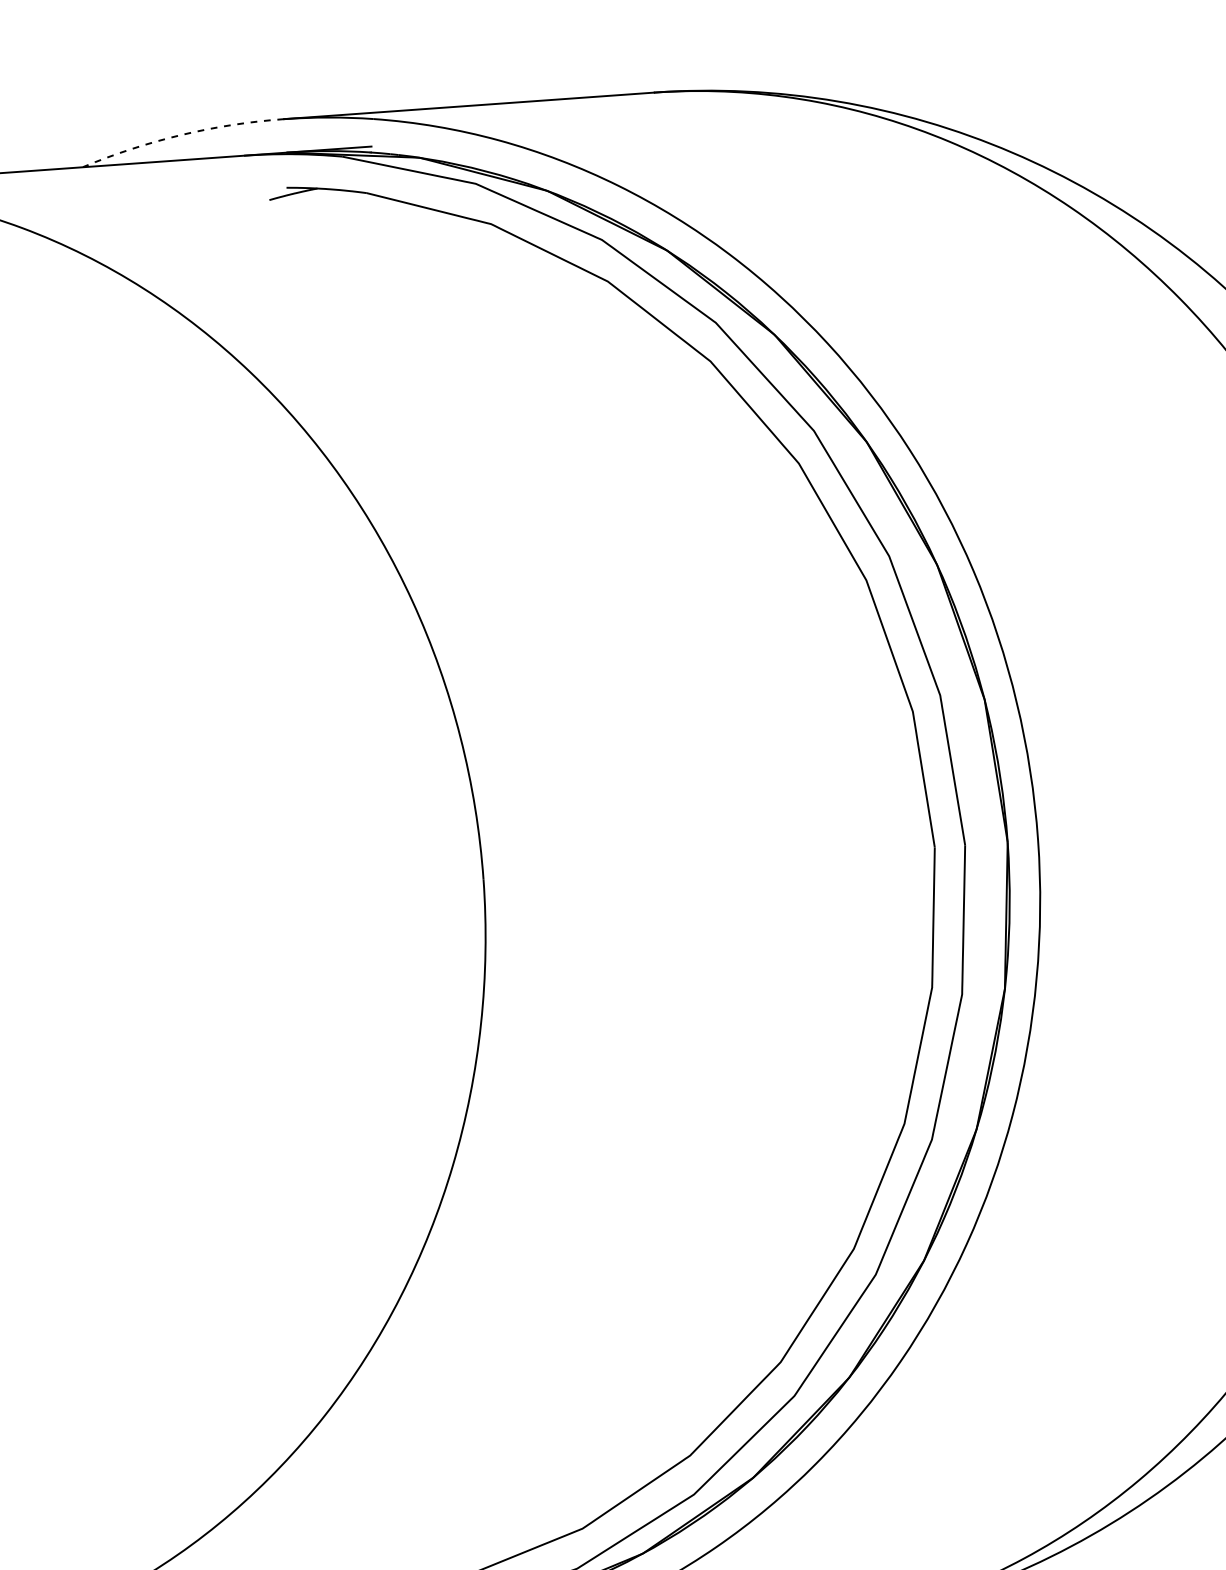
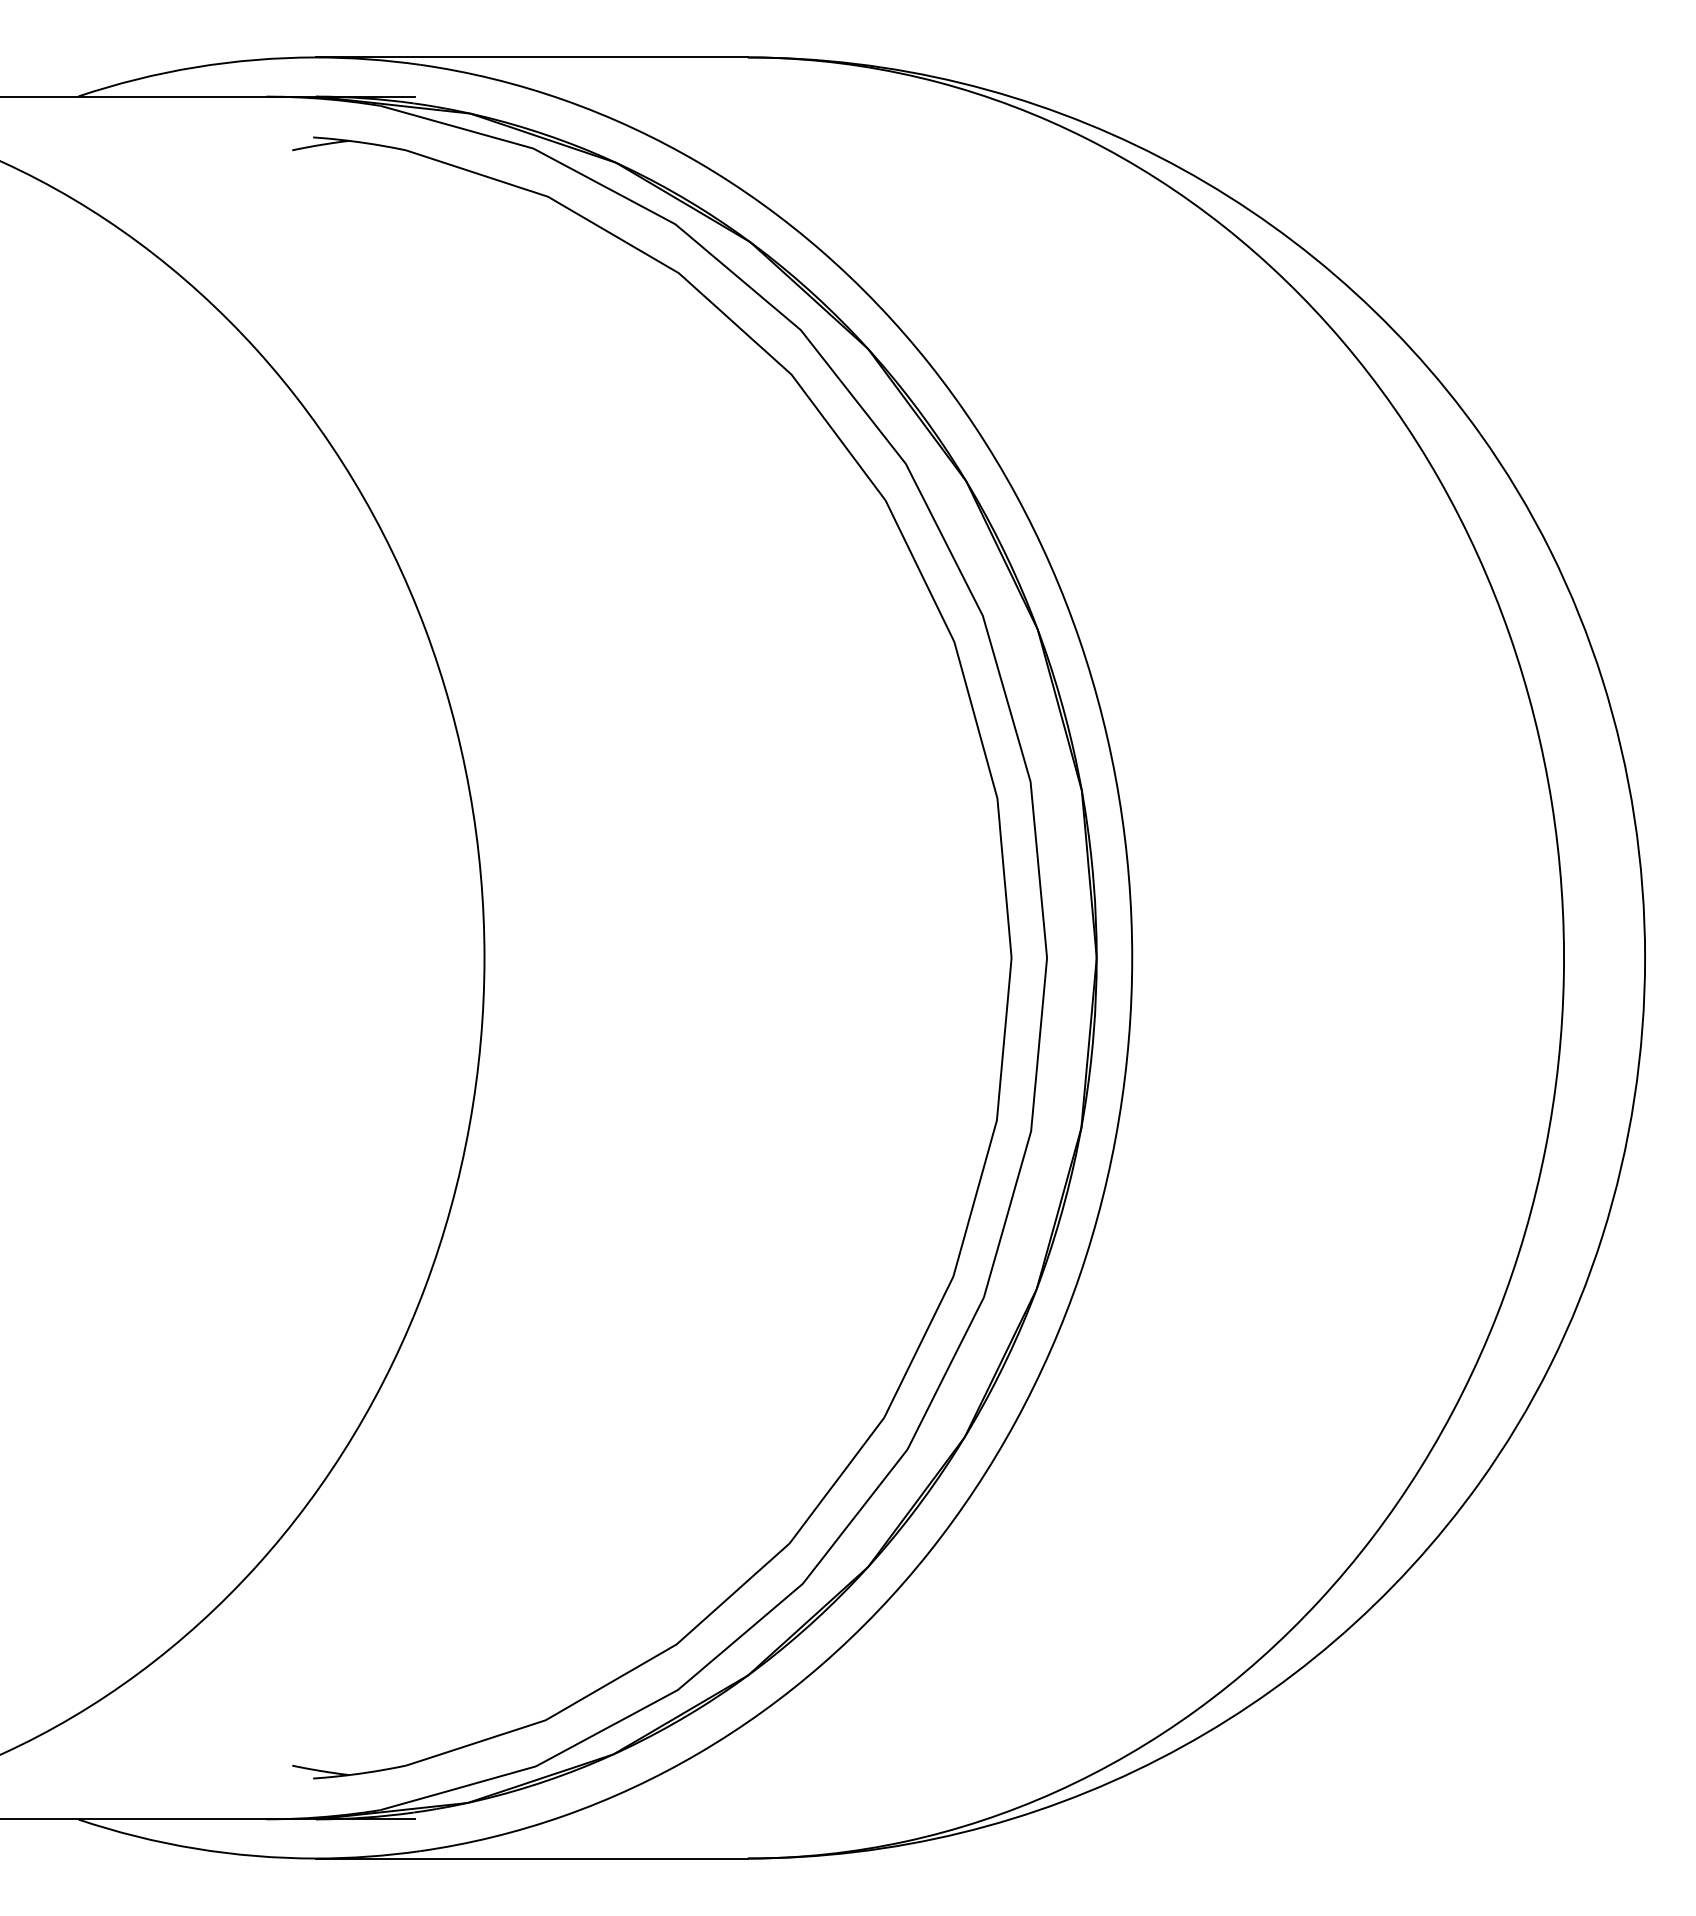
arc: (181, 135) -> (195, 67), dashed -> solid

